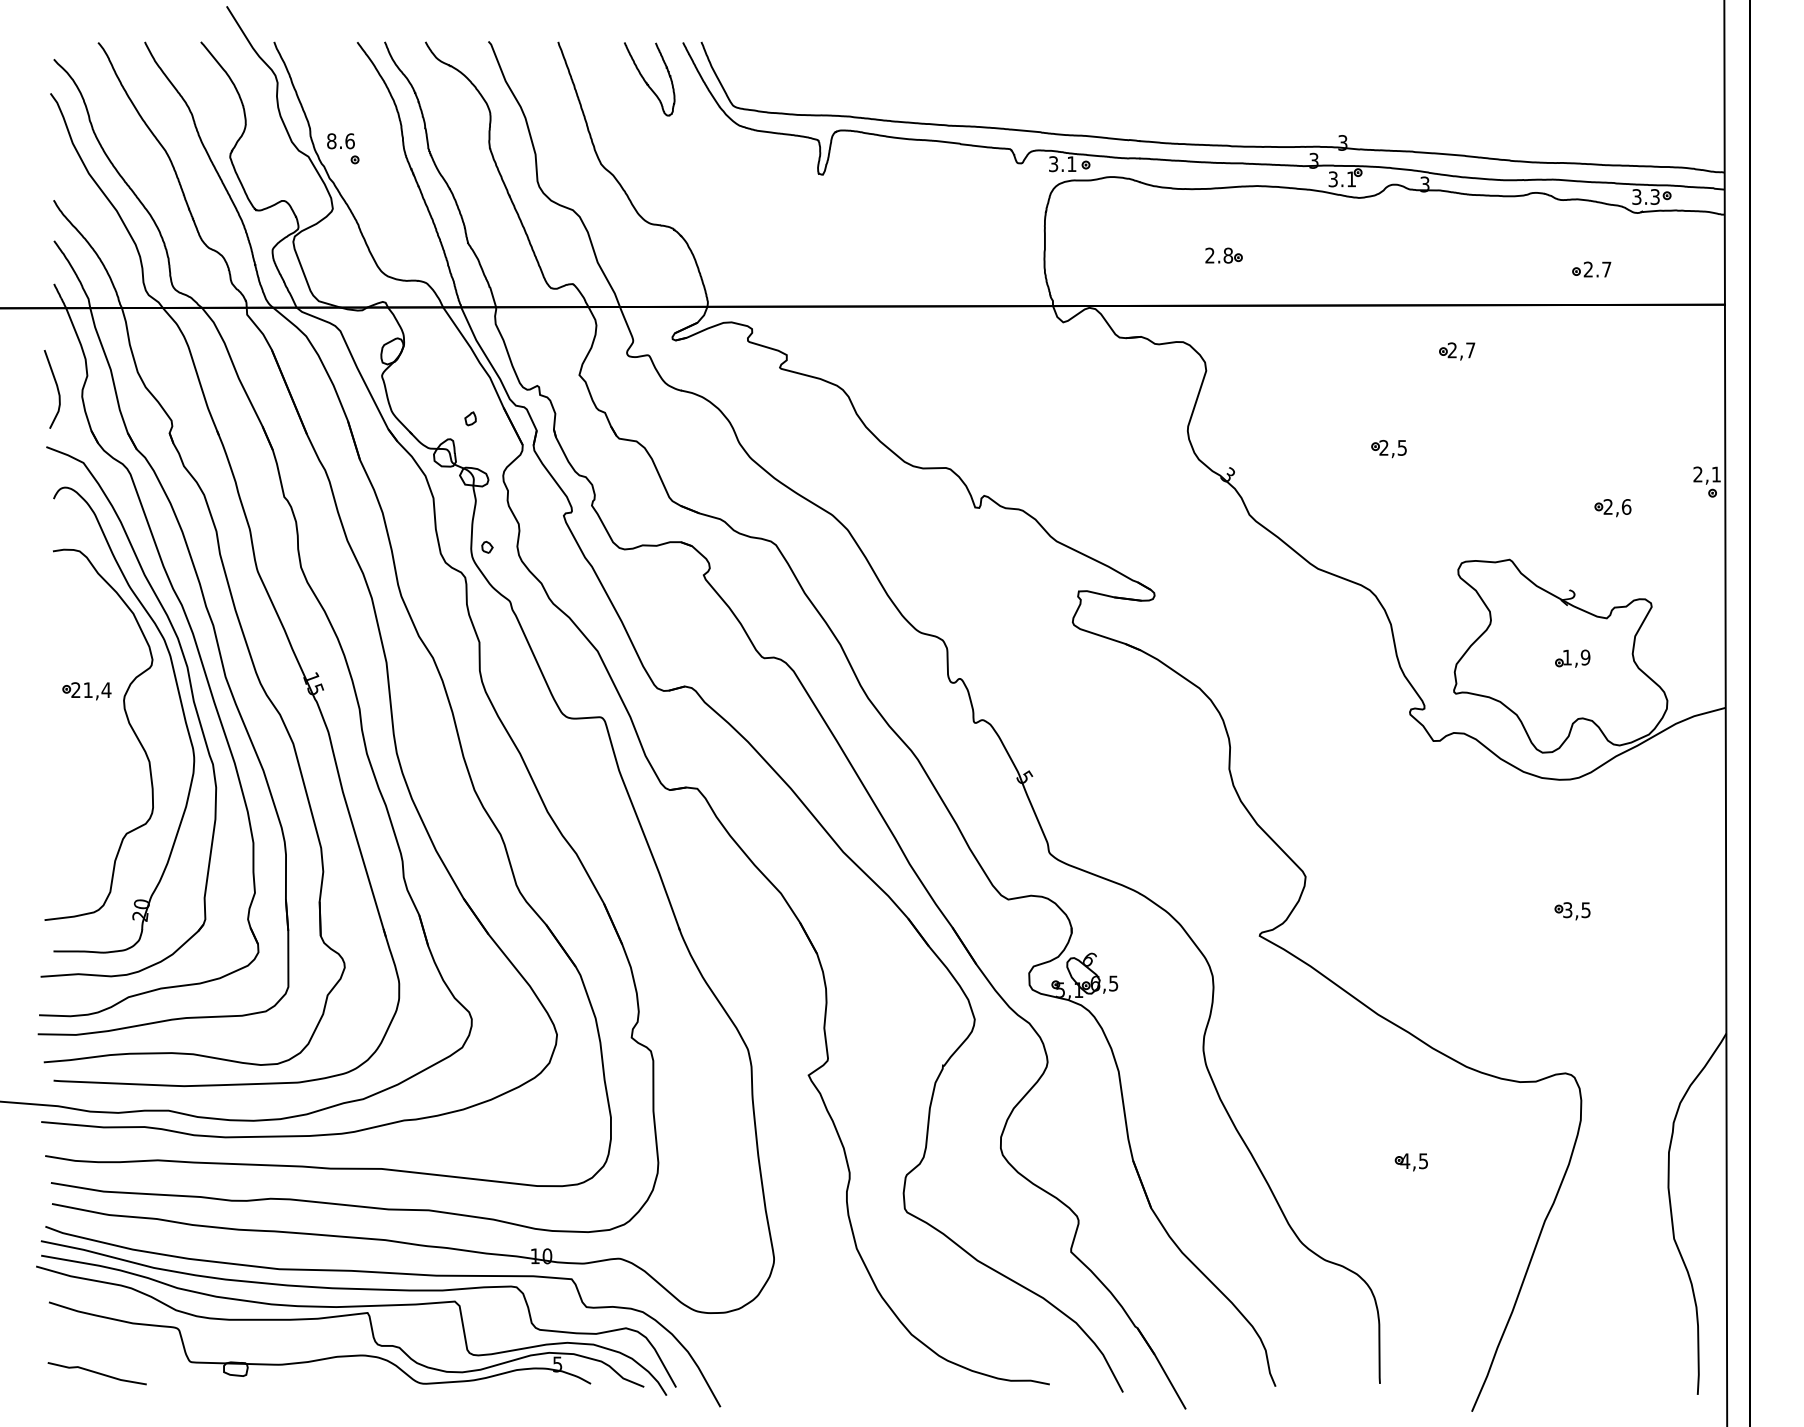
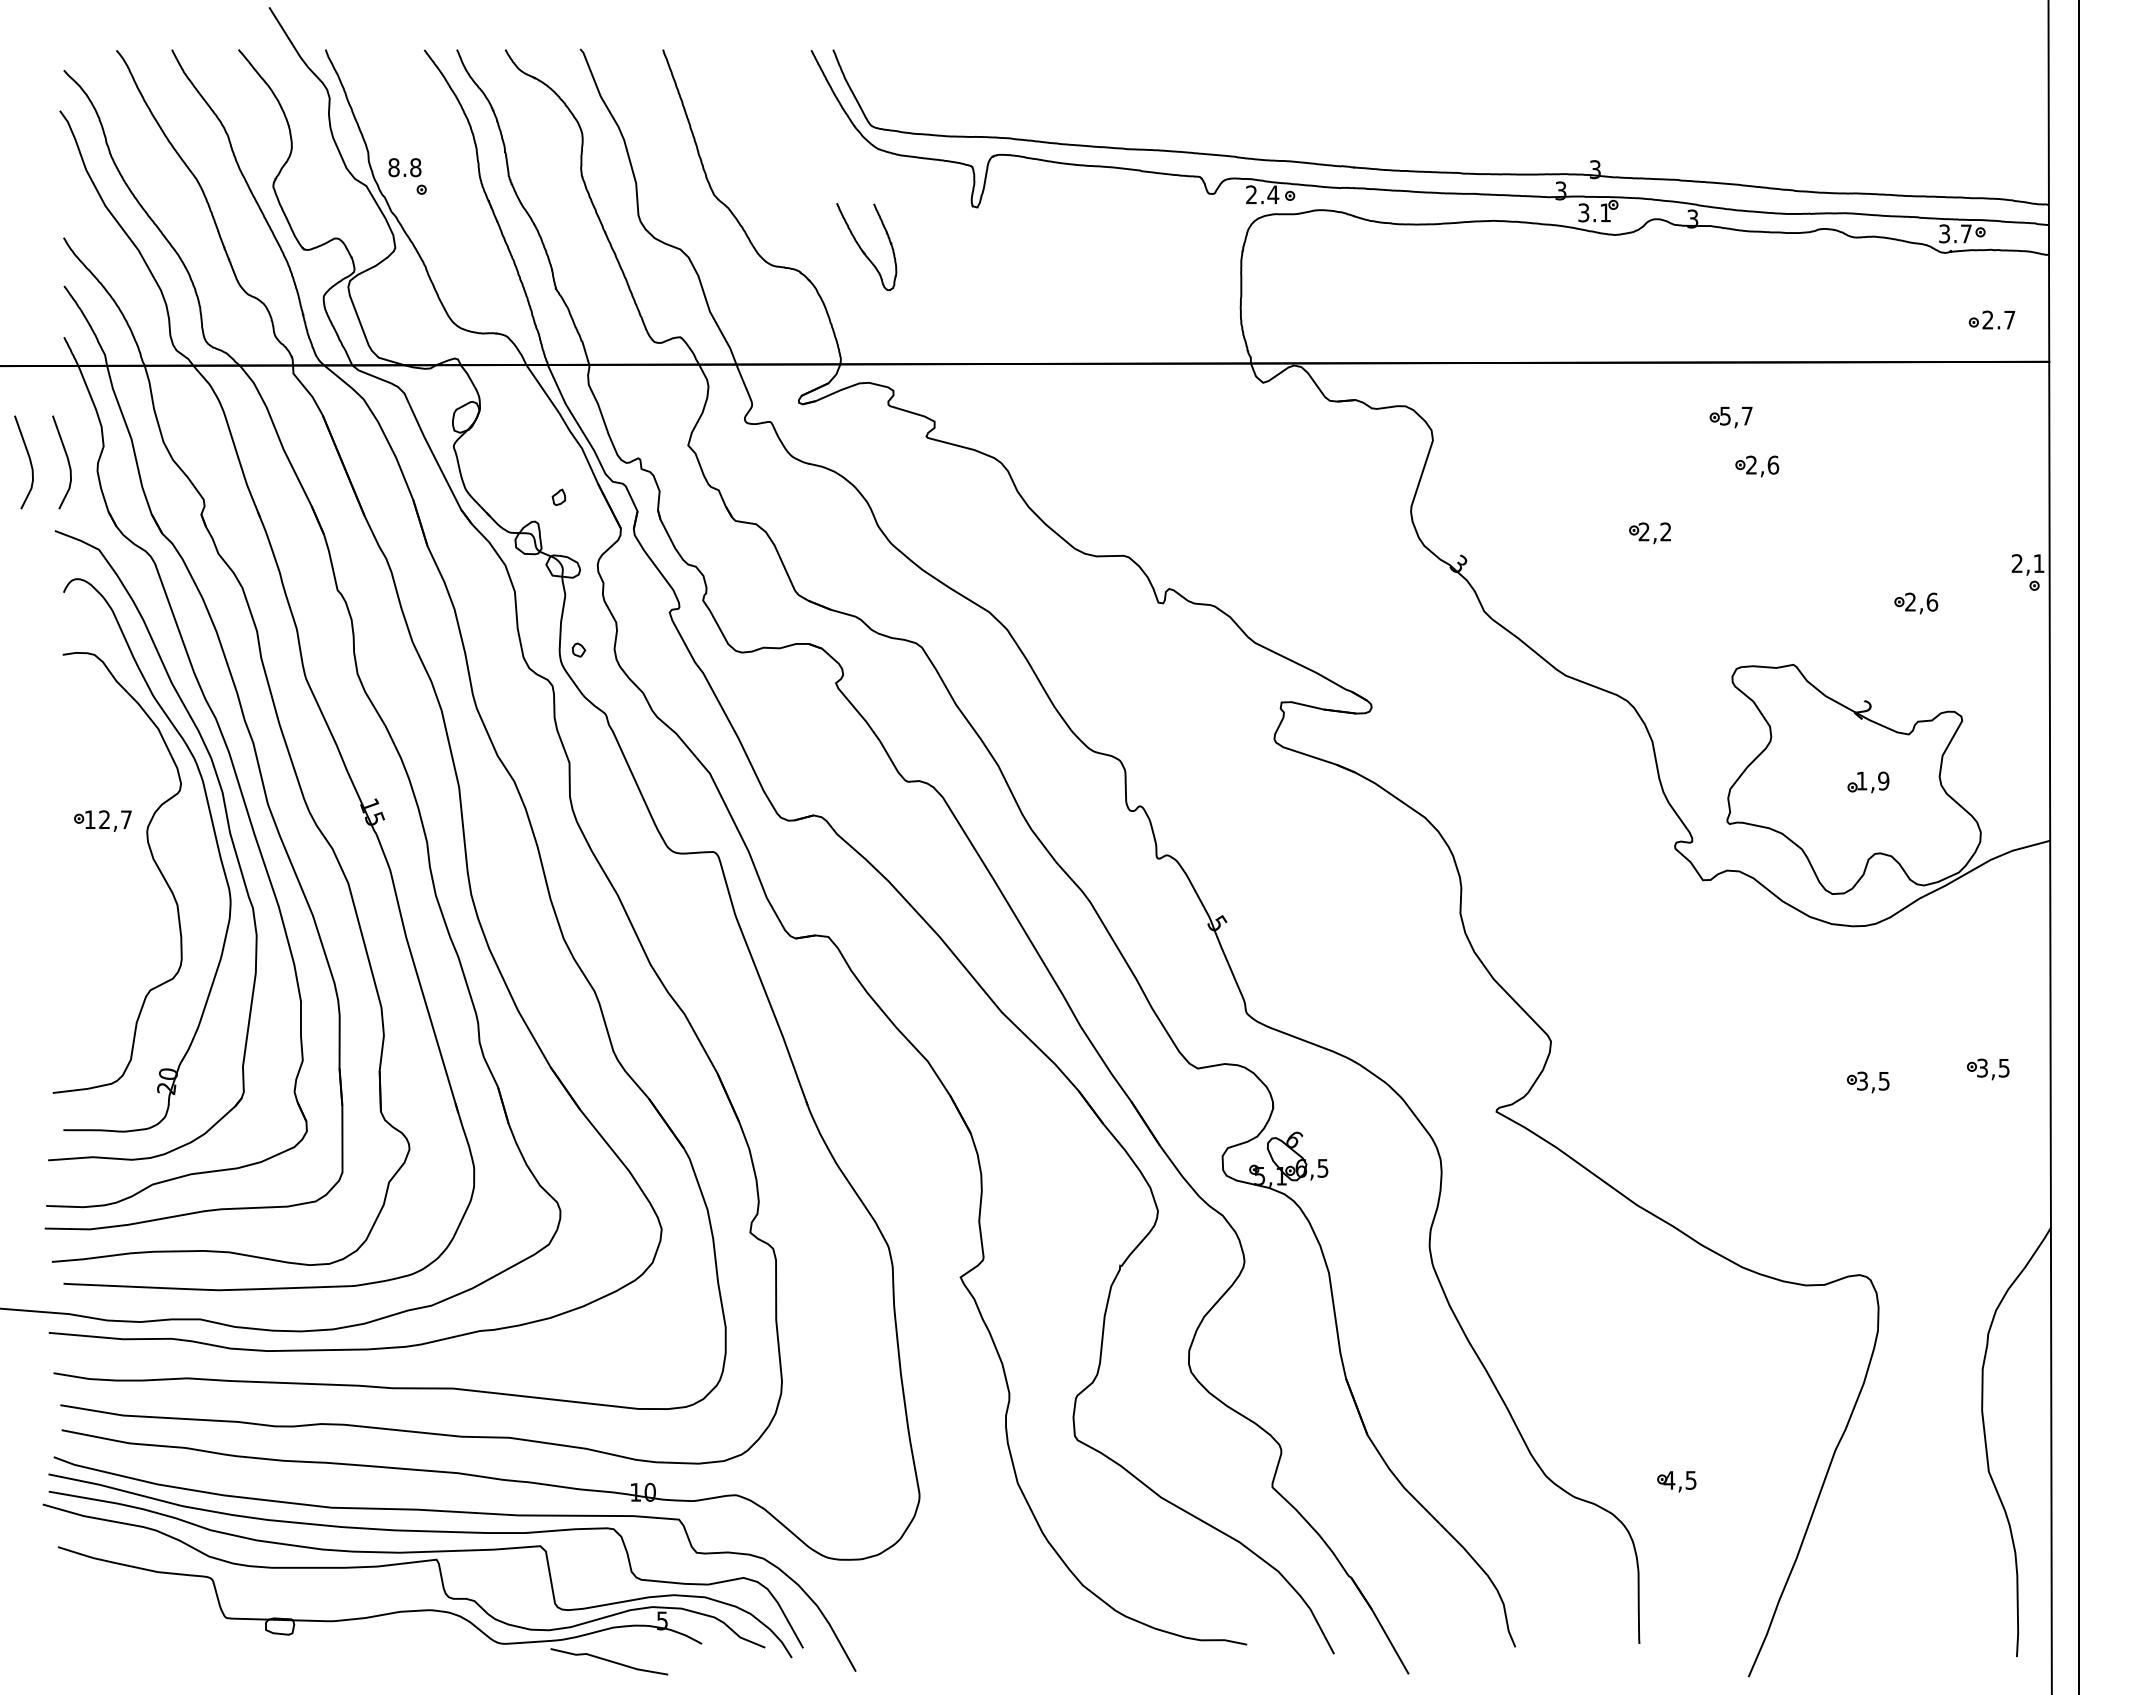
curve: (646, 82) -> (863, 250), moved
text: (349, 141) -> (415, 167), 8.6 -> 8.8
text: (1062, 163) -> (1262, 194), 3.1 -> 2.4
text: (1654, 196) -> (1965, 233), 3.3 -> 3.7
part: (1224, 255) -> (1454, 303), removed
part: (1591, 269) -> (1991, 319), moved
text: (1452, 349) -> (1725, 415), 2,7 -> 5,7
curve: (24, 389) -> (29, 462), added
part: (1479, 392) -> (1757, 466), added
text: (1401, 447) -> (1665, 531), 2,5 -> 2,2
text: (91, 689) -> (108, 819), 21,4 -> 12,7
part: (1673, 900) -> (1988, 1069), added
part: (1411, 1162) -> (1676, 1481), moved
line: (97, 1373) -> (609, 1661), moved

